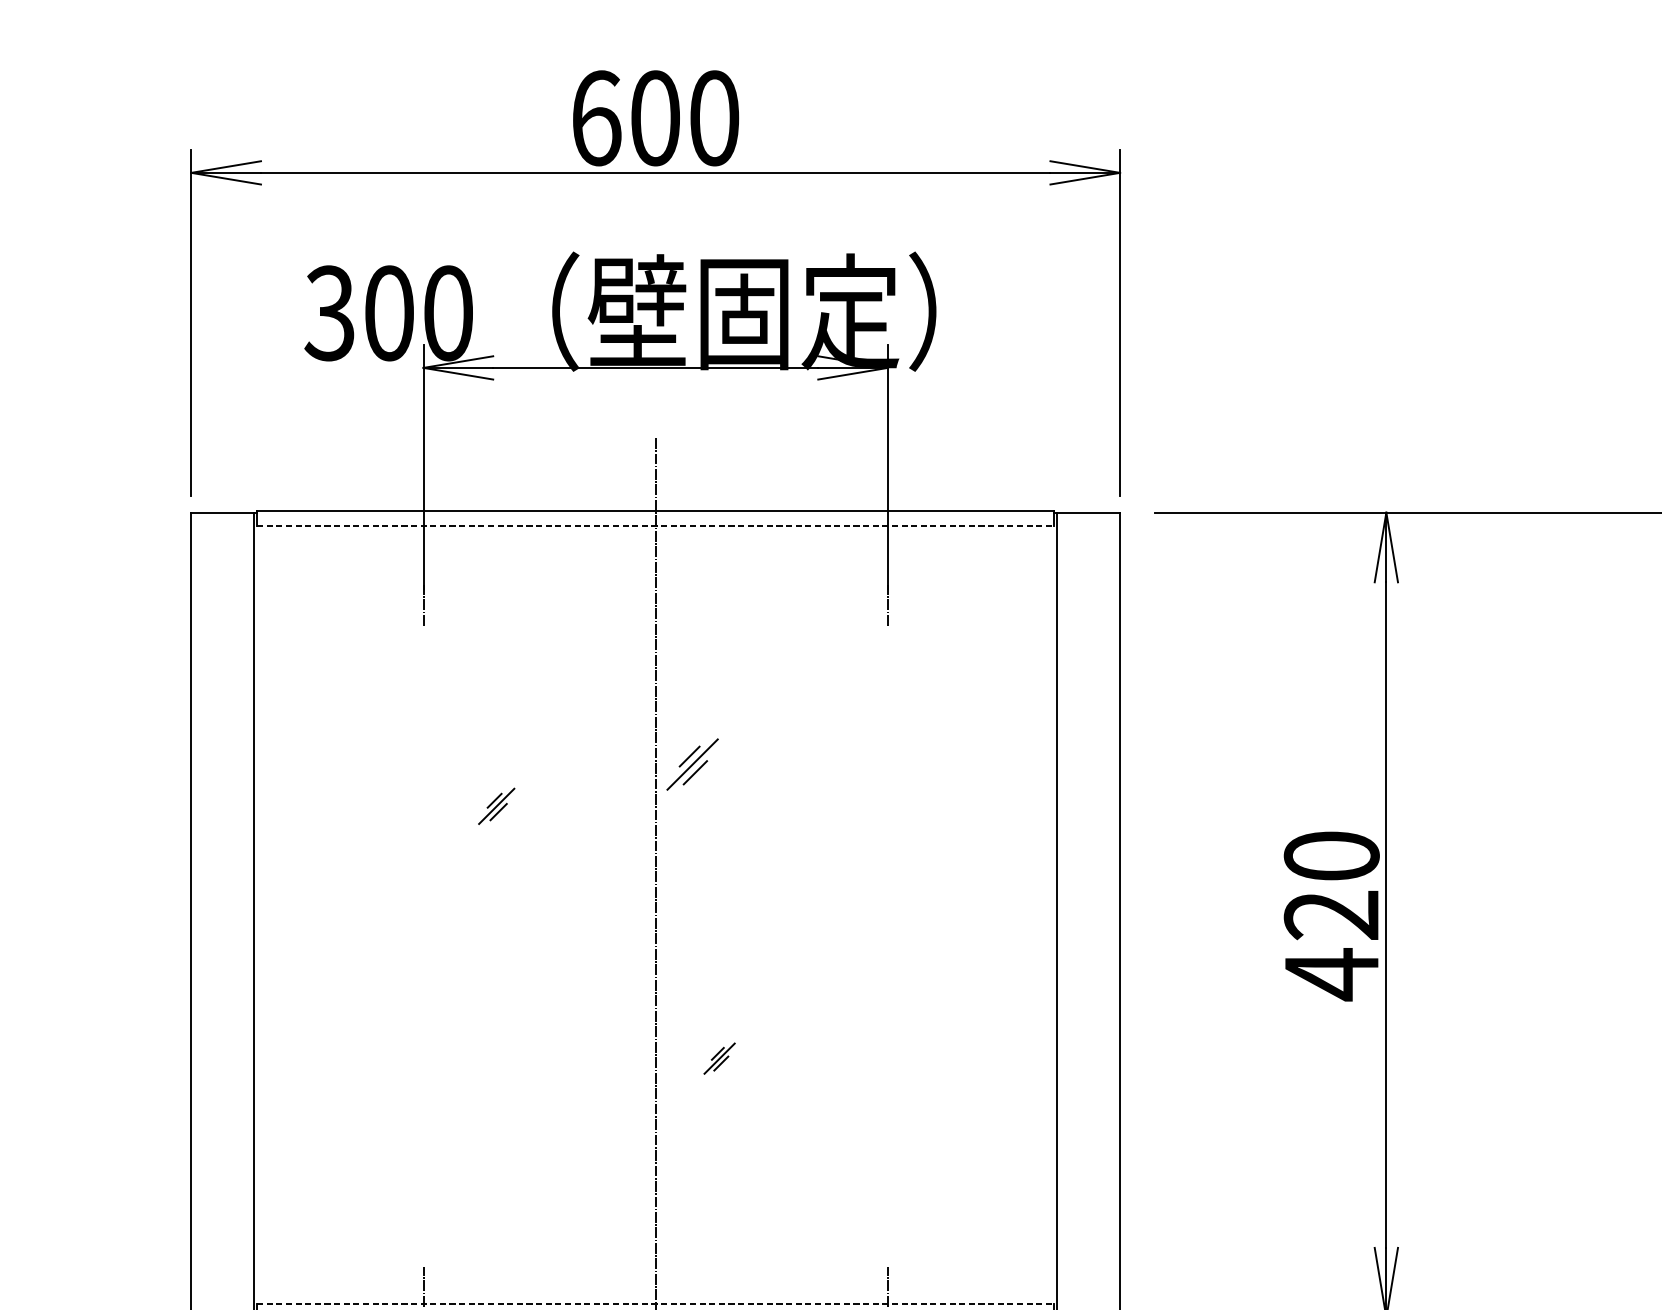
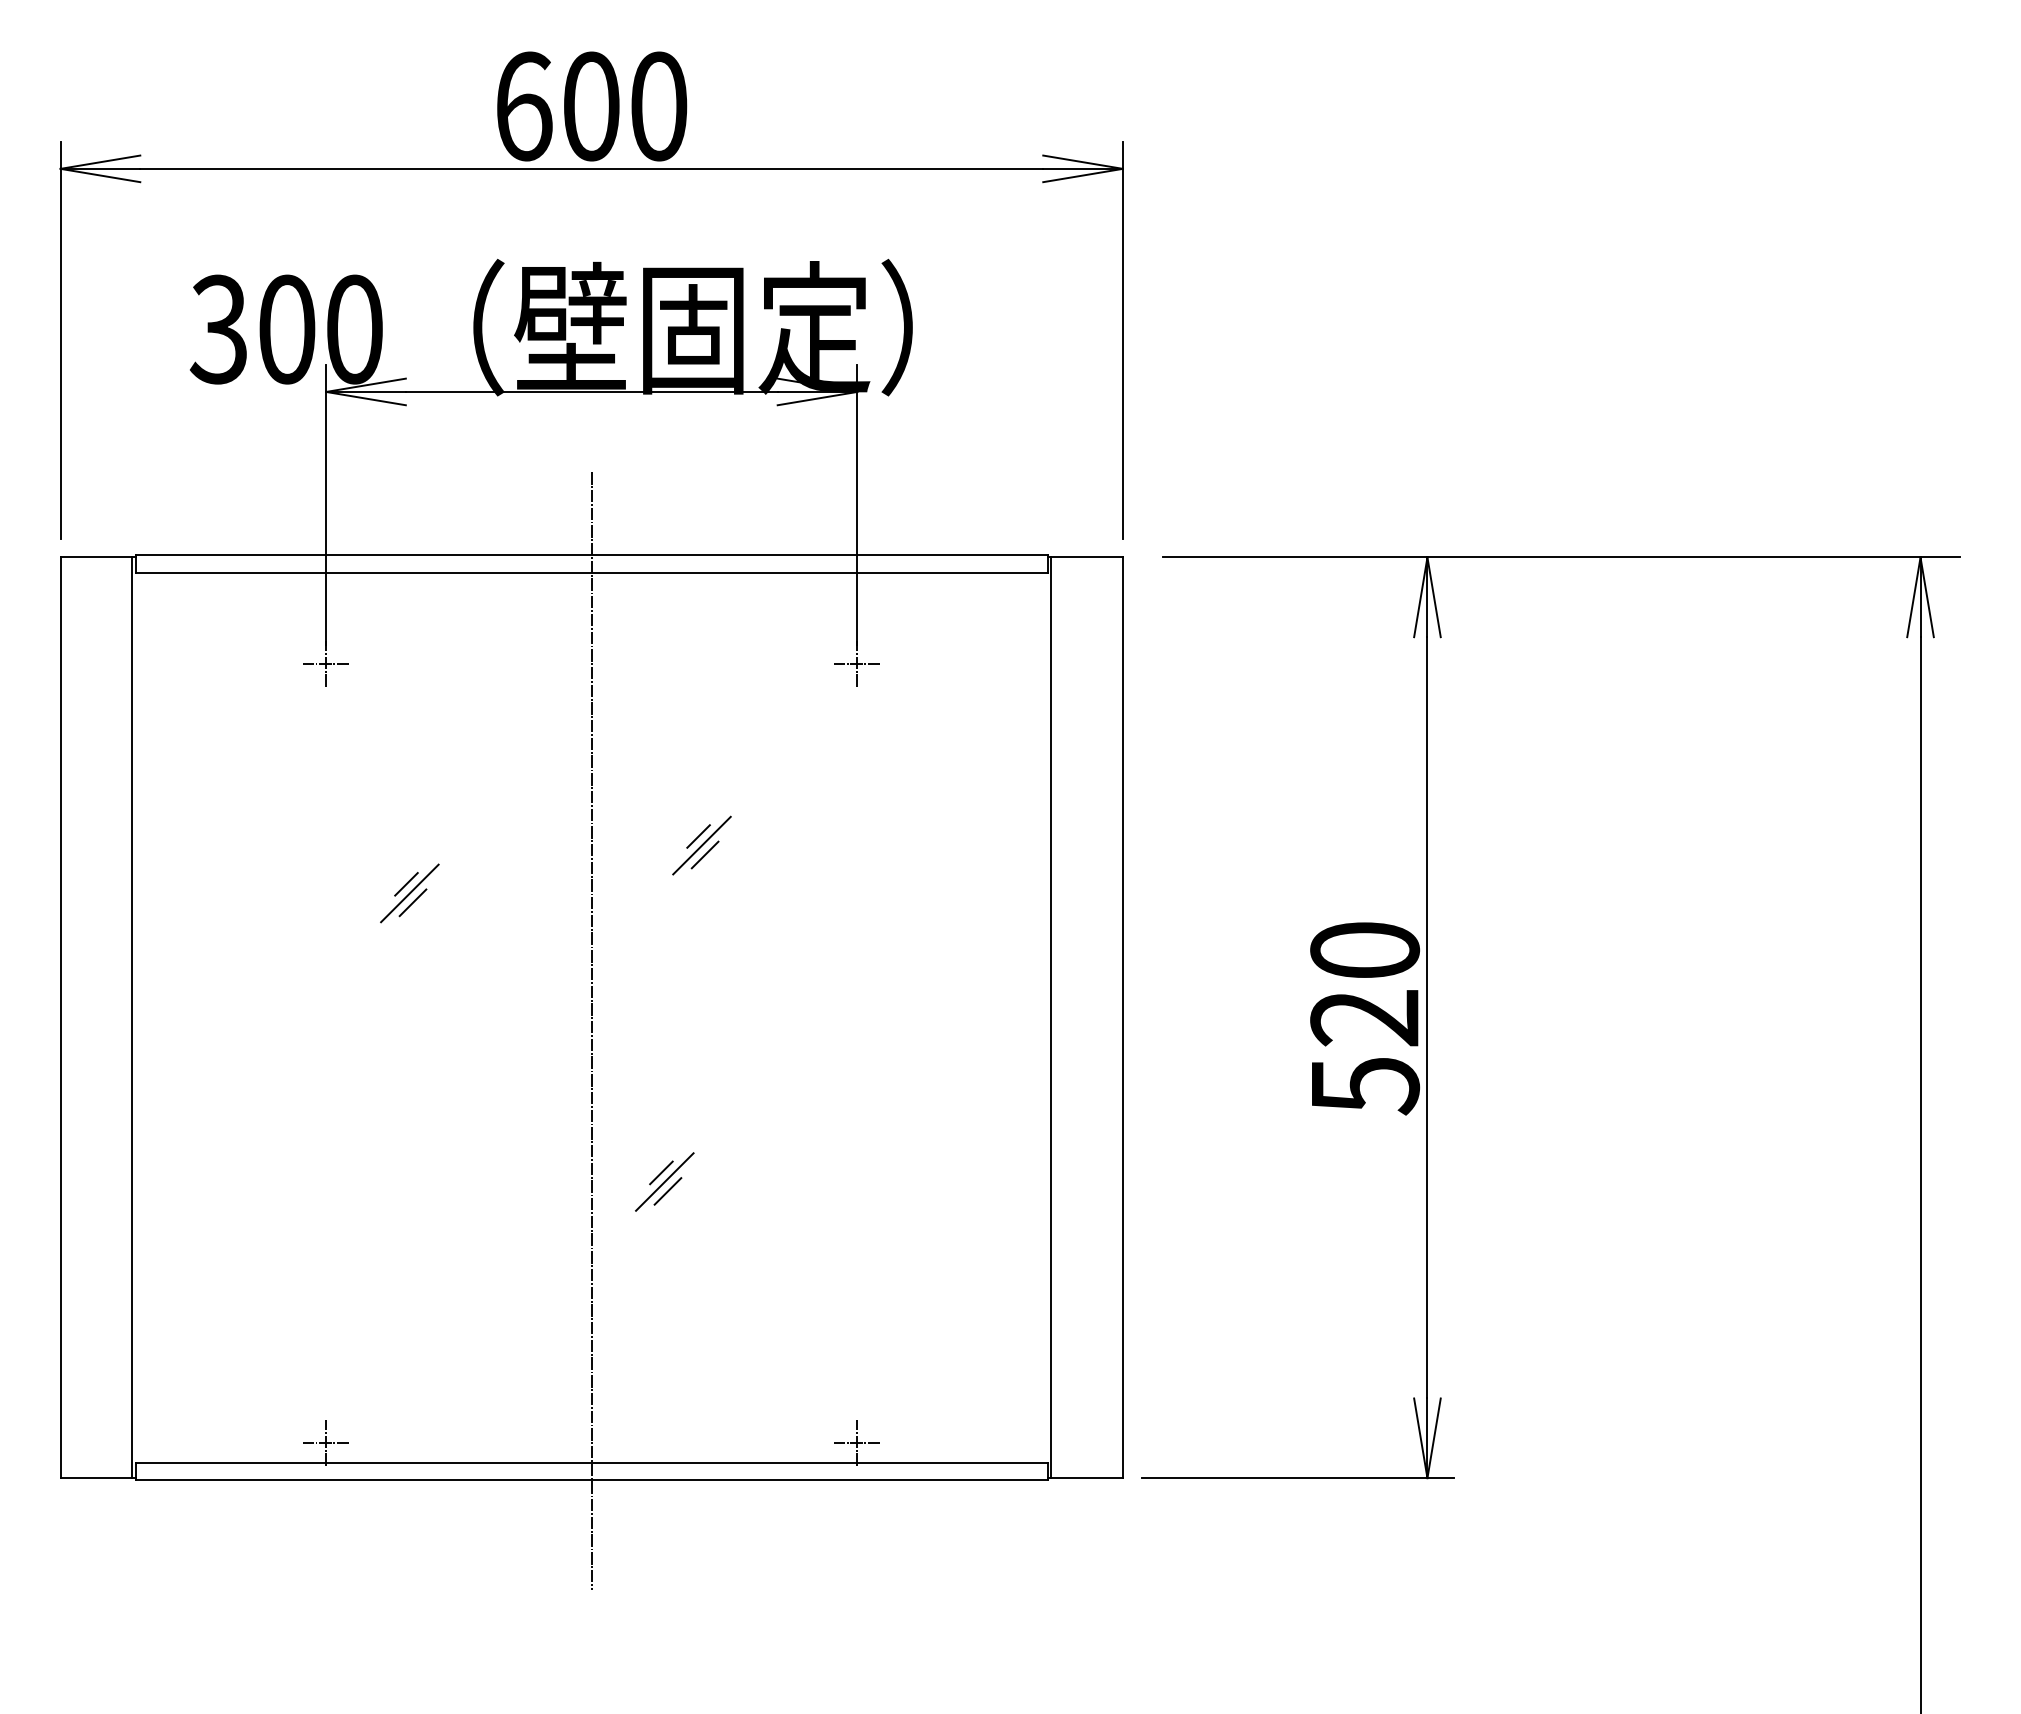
line: (655, 526) -> (591, 573), dashed -> solid
line: (423, 605) -> (326, 663), added
line: (888, 605) -> (857, 663), added
part: (692, 764) -> (701, 845), moved
part: (496, 806) -> (409, 893), size x1.43
text: (1333, 974) -> (1366, 1085), 420 -> 520
part: (719, 1058) -> (664, 1181), size x1.67
line: (423, 1286) -> (326, 1442), added
line: (888, 1286) -> (857, 1442), added
line: (655, 1303) -> (591, 1462), dashed -> solid

